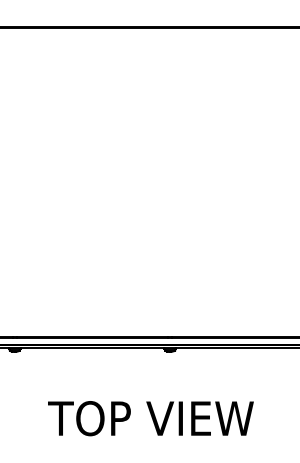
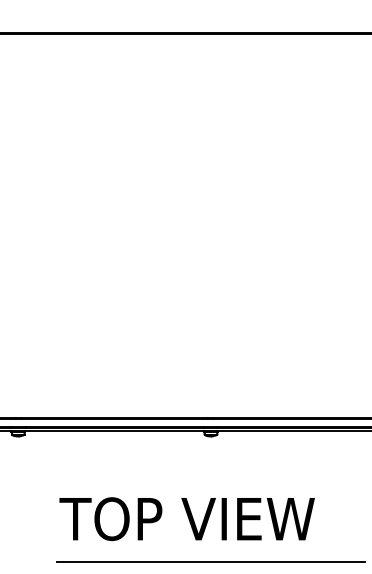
line: (169, 452) -> (210, 561), added

